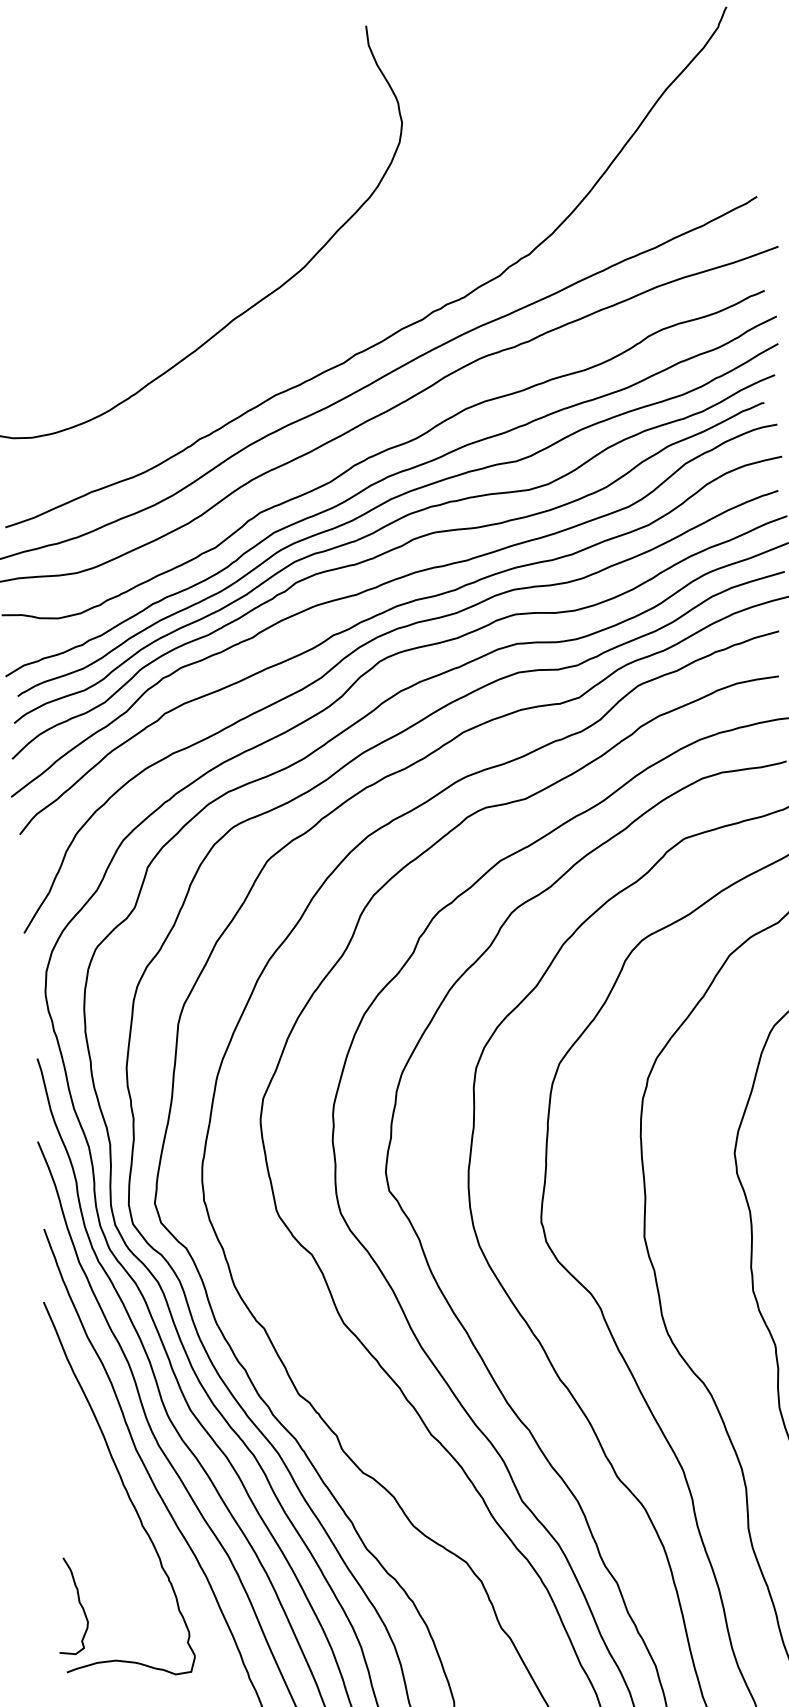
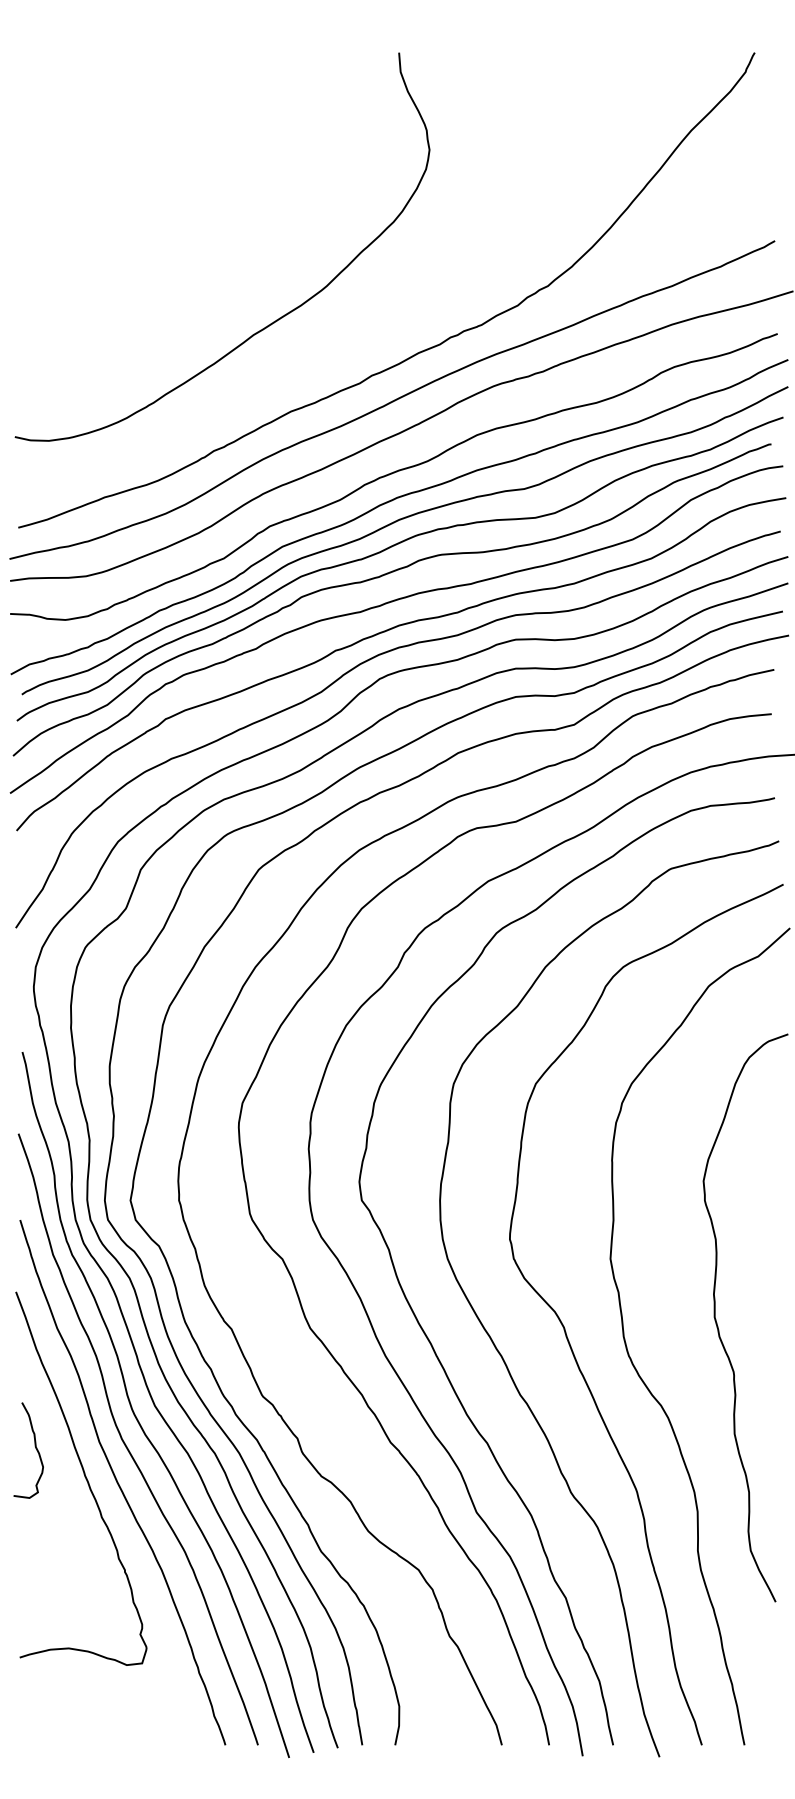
curve: (78, 1601) -> (34, 1446), moved

